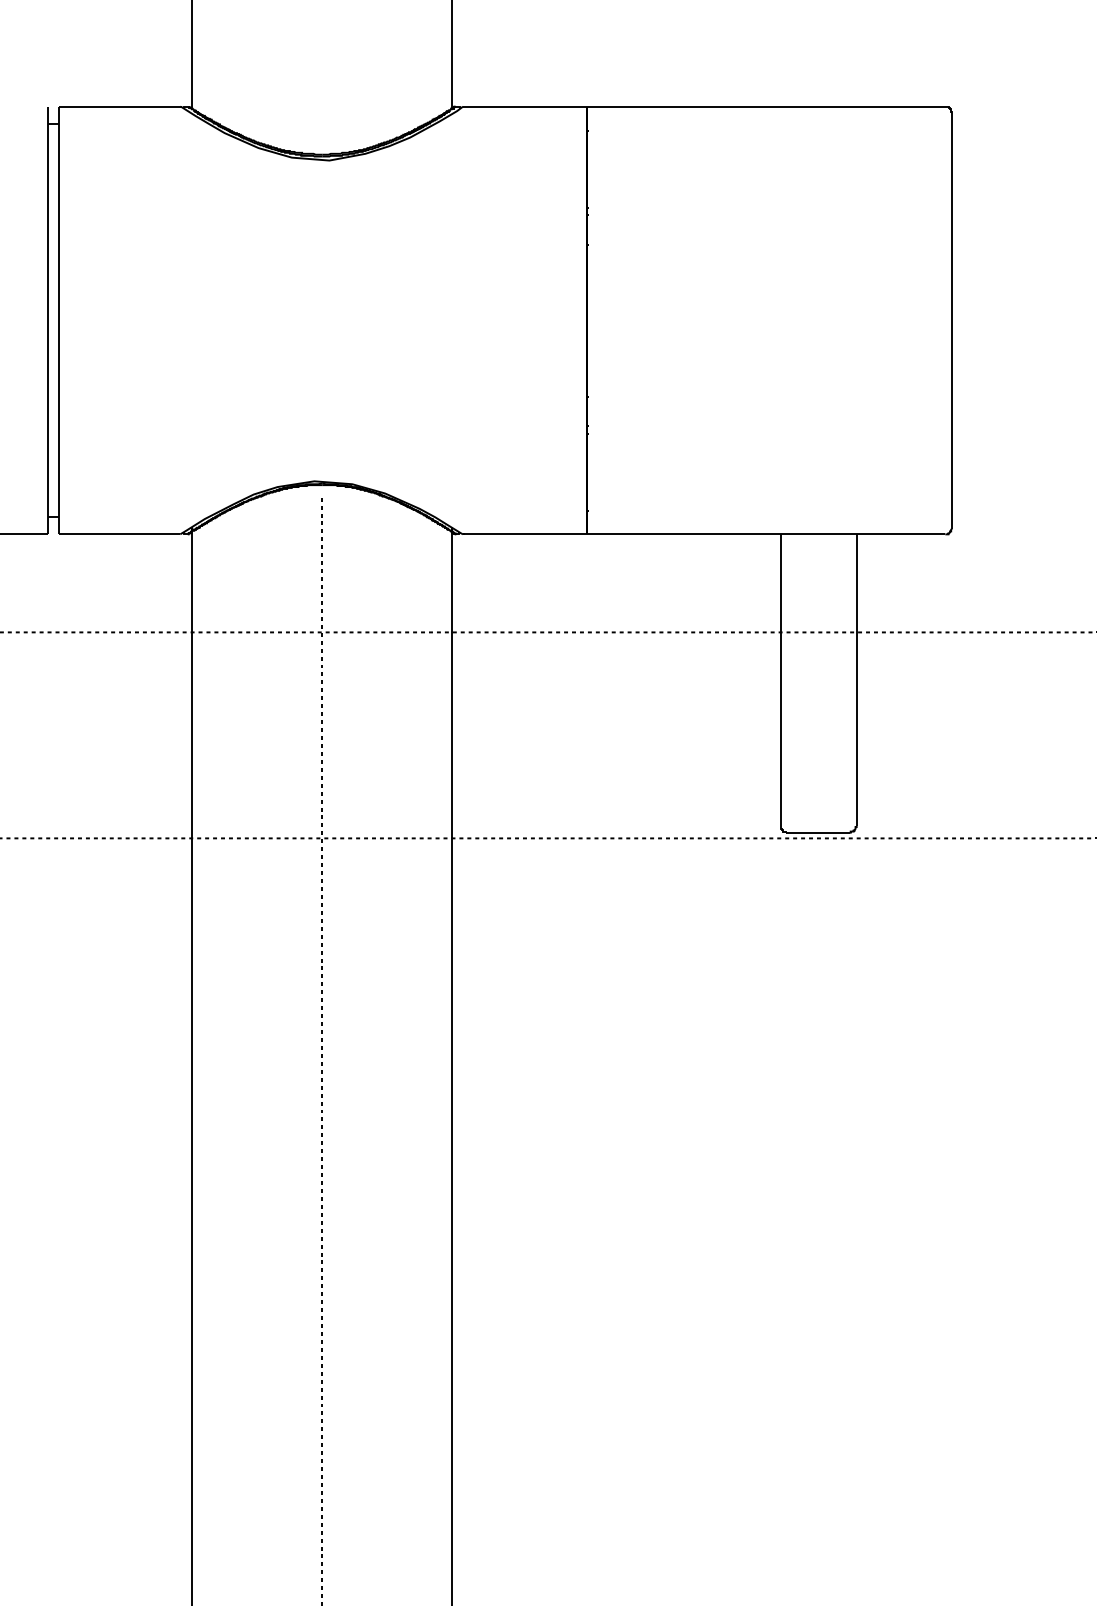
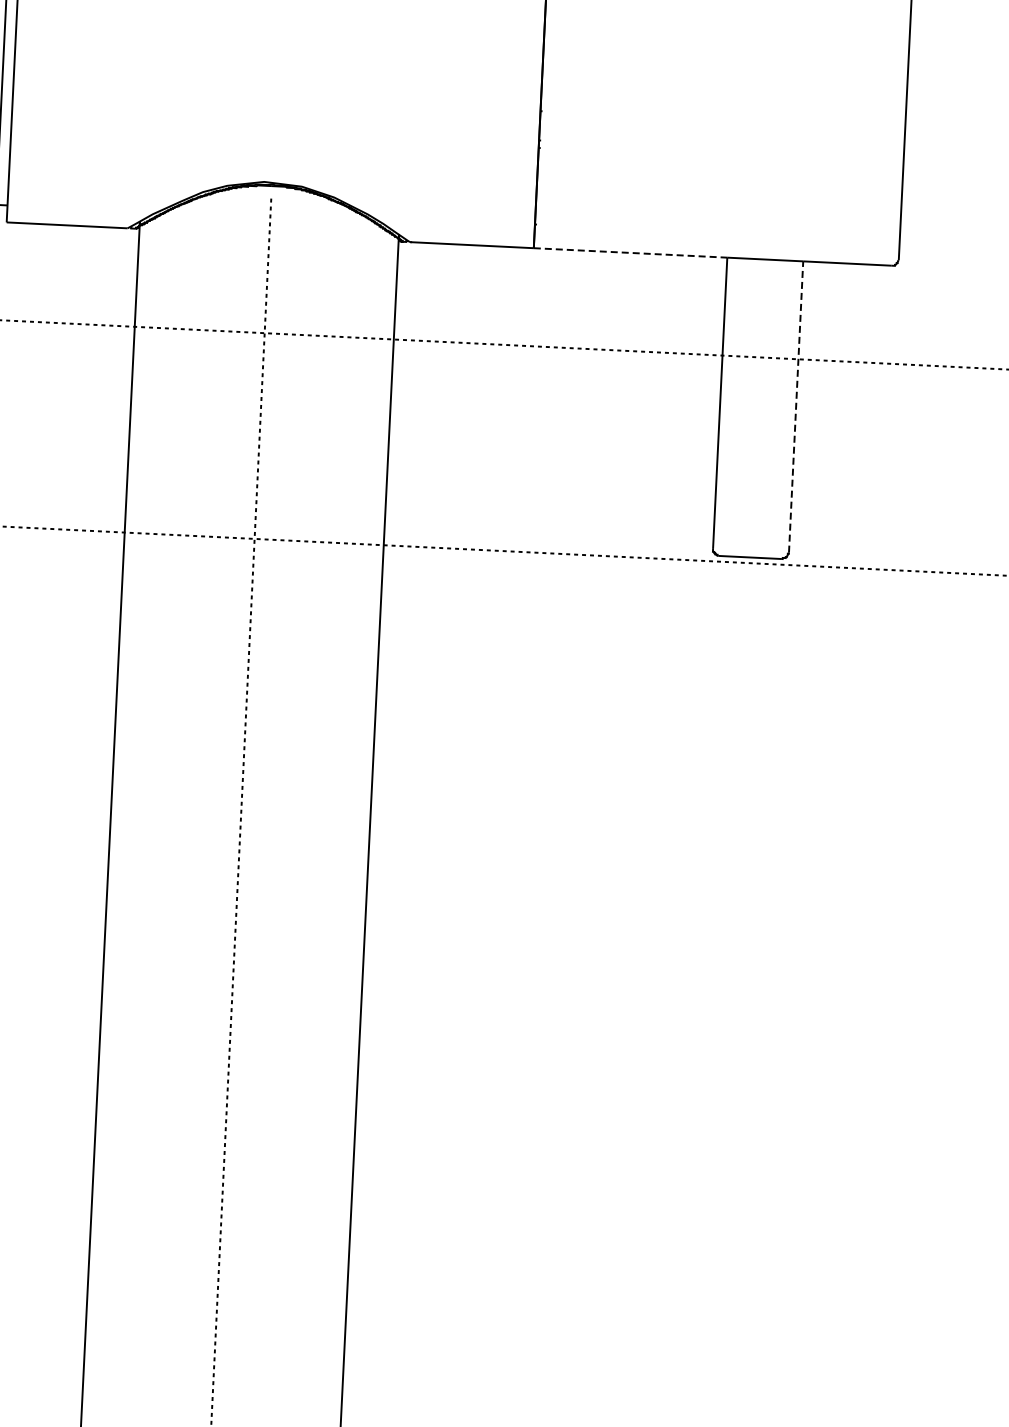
line: (683, 534) -> (630, 253), solid -> dashed
line: (856, 680) -> (795, 407), solid -> dashed

